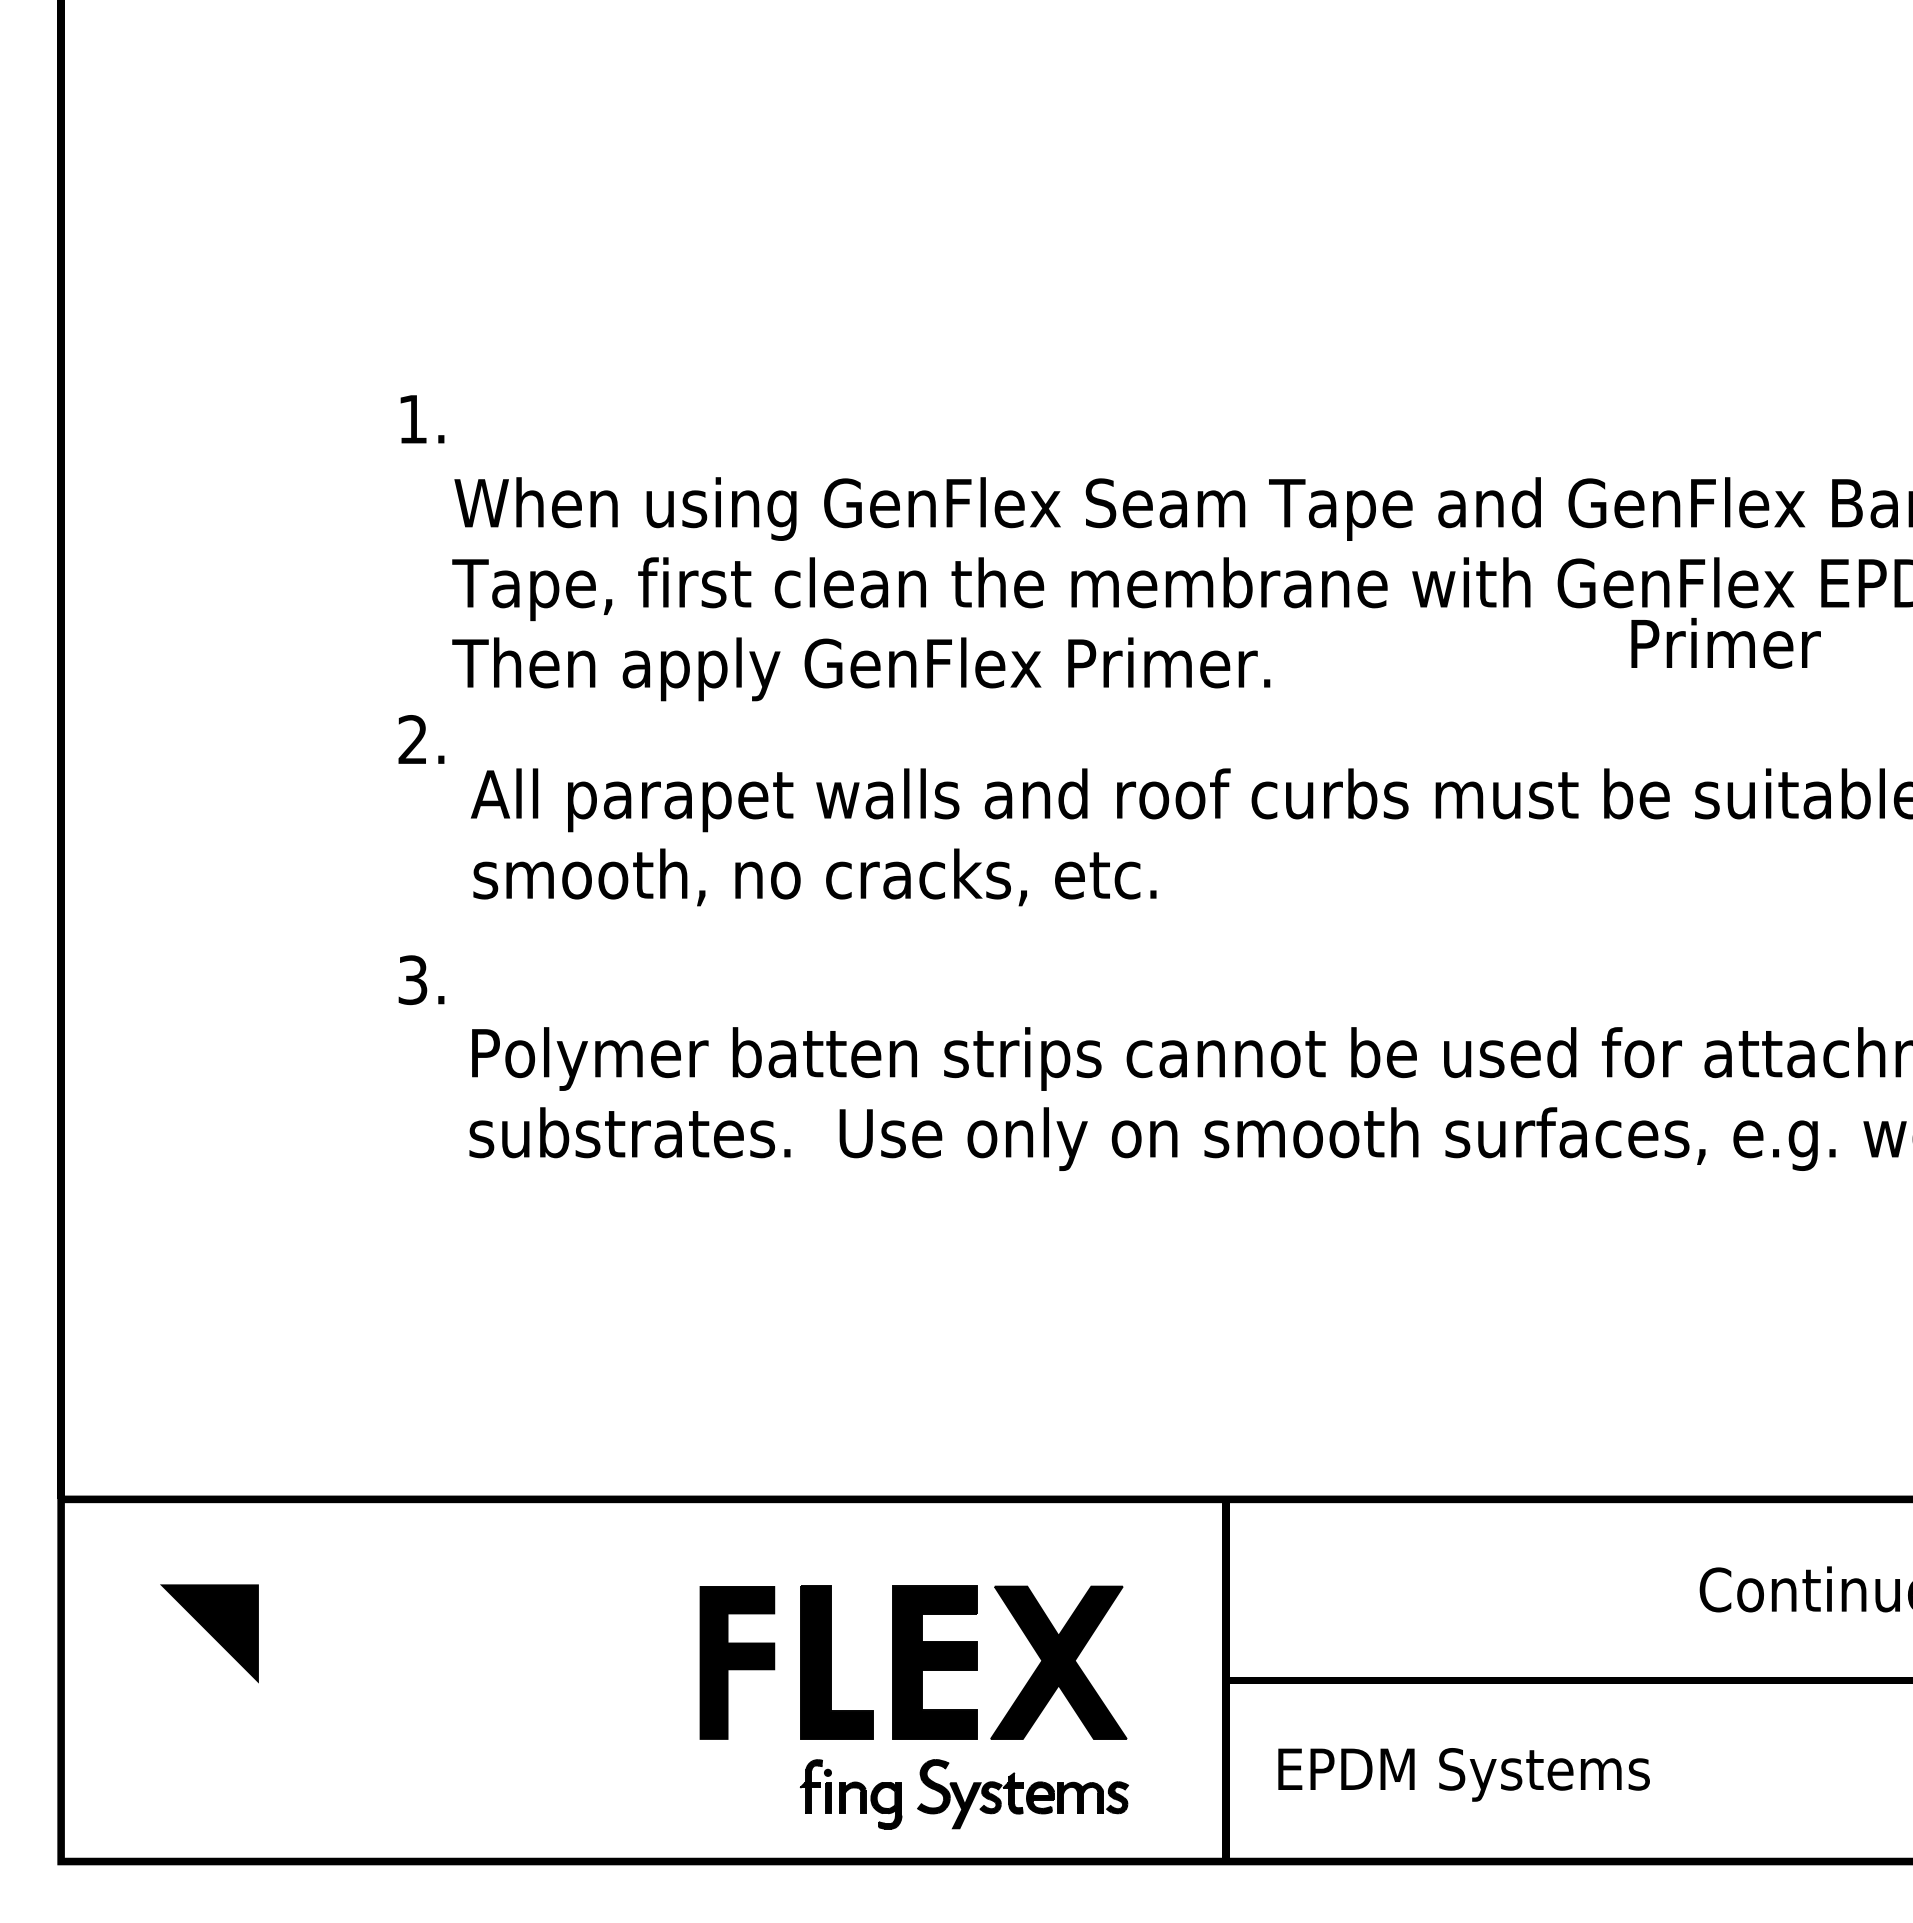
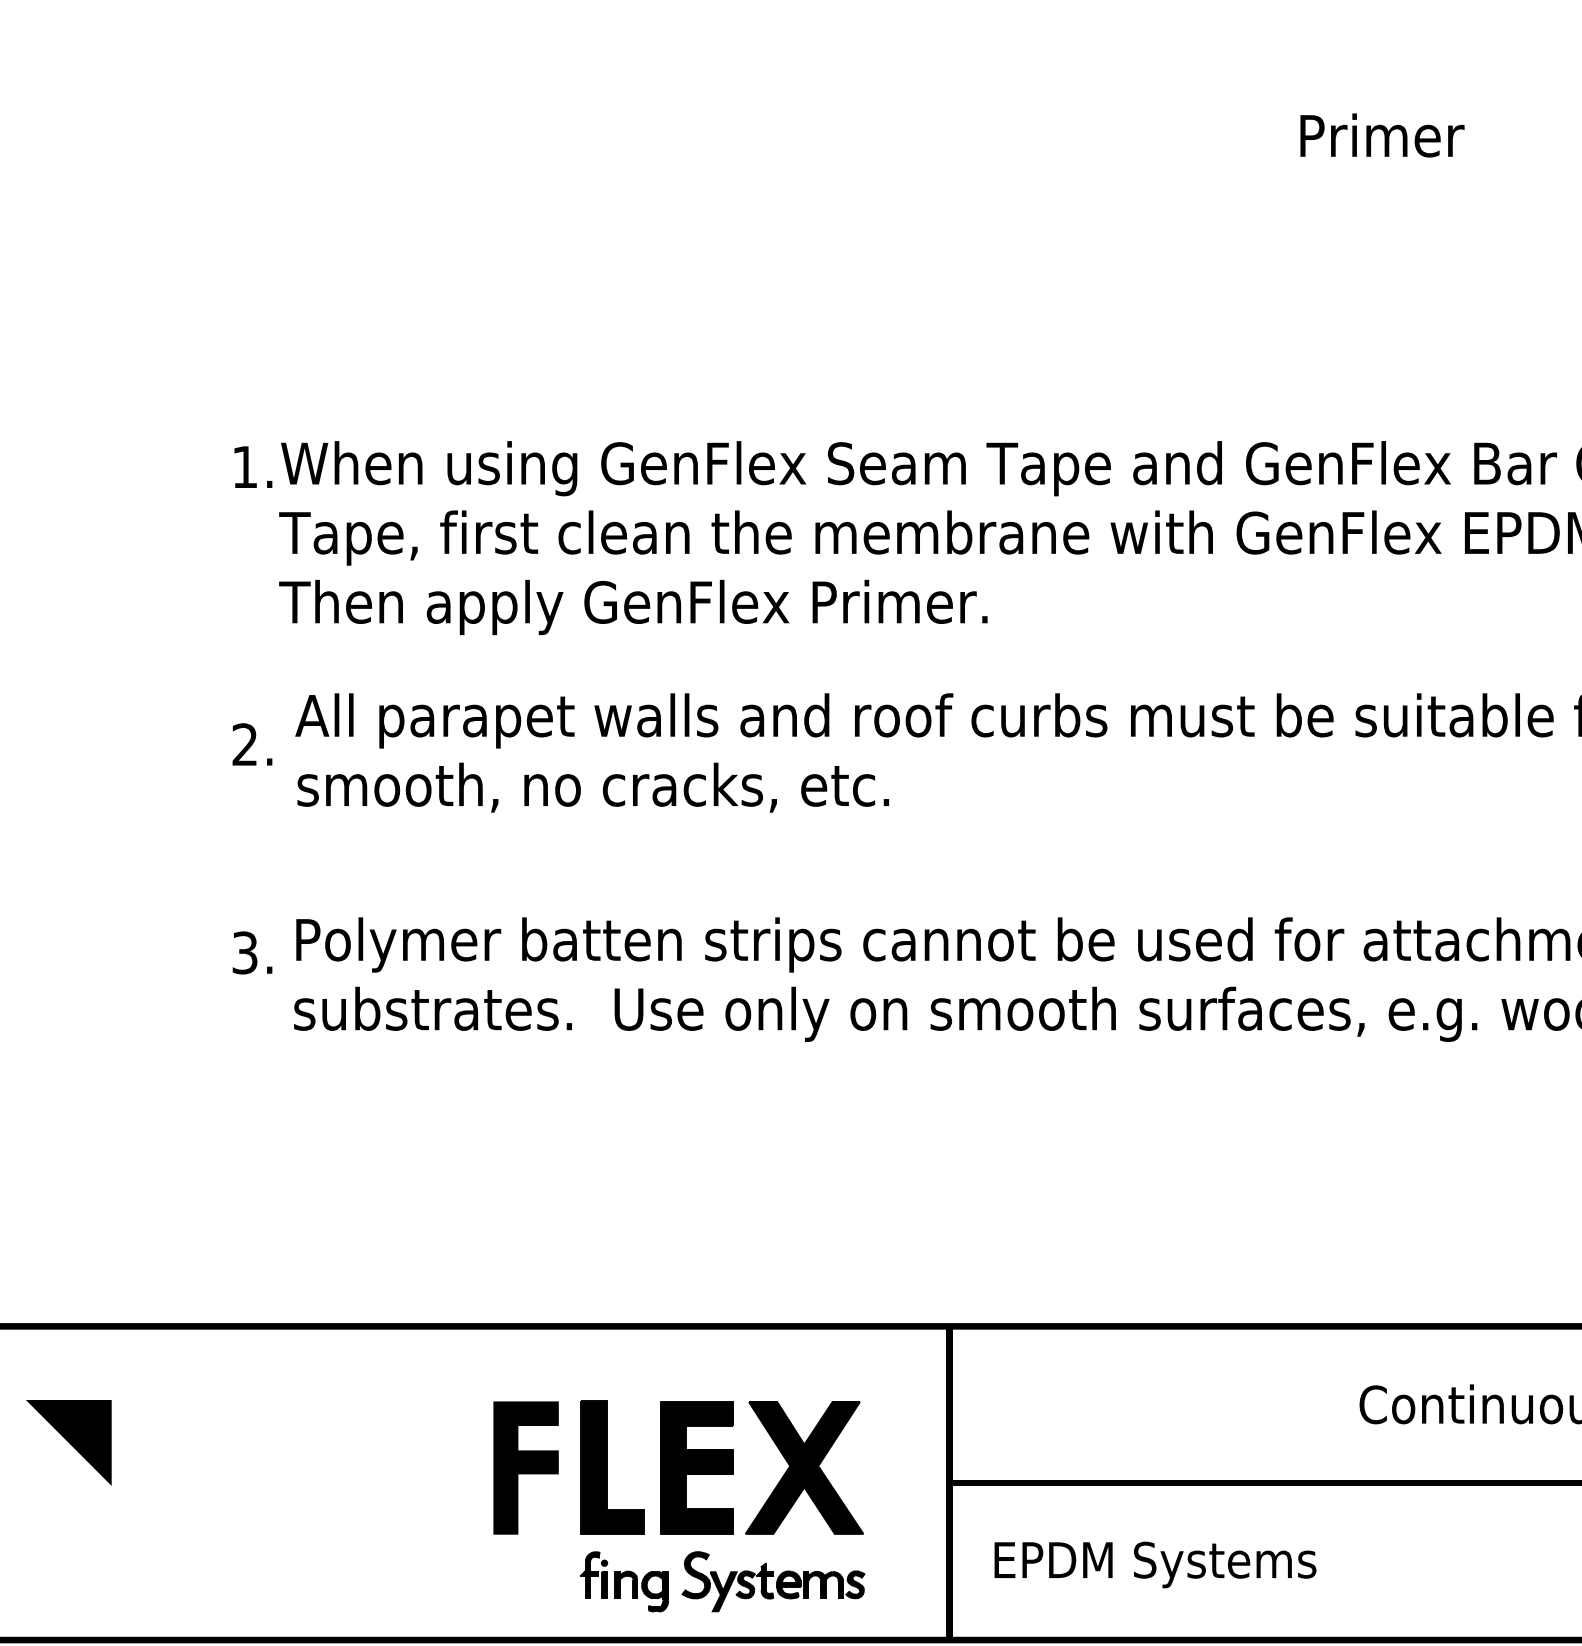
text: (1725, 642) -> (1381, 134), moved
text: (421, 700) -> (252, 710), moved

